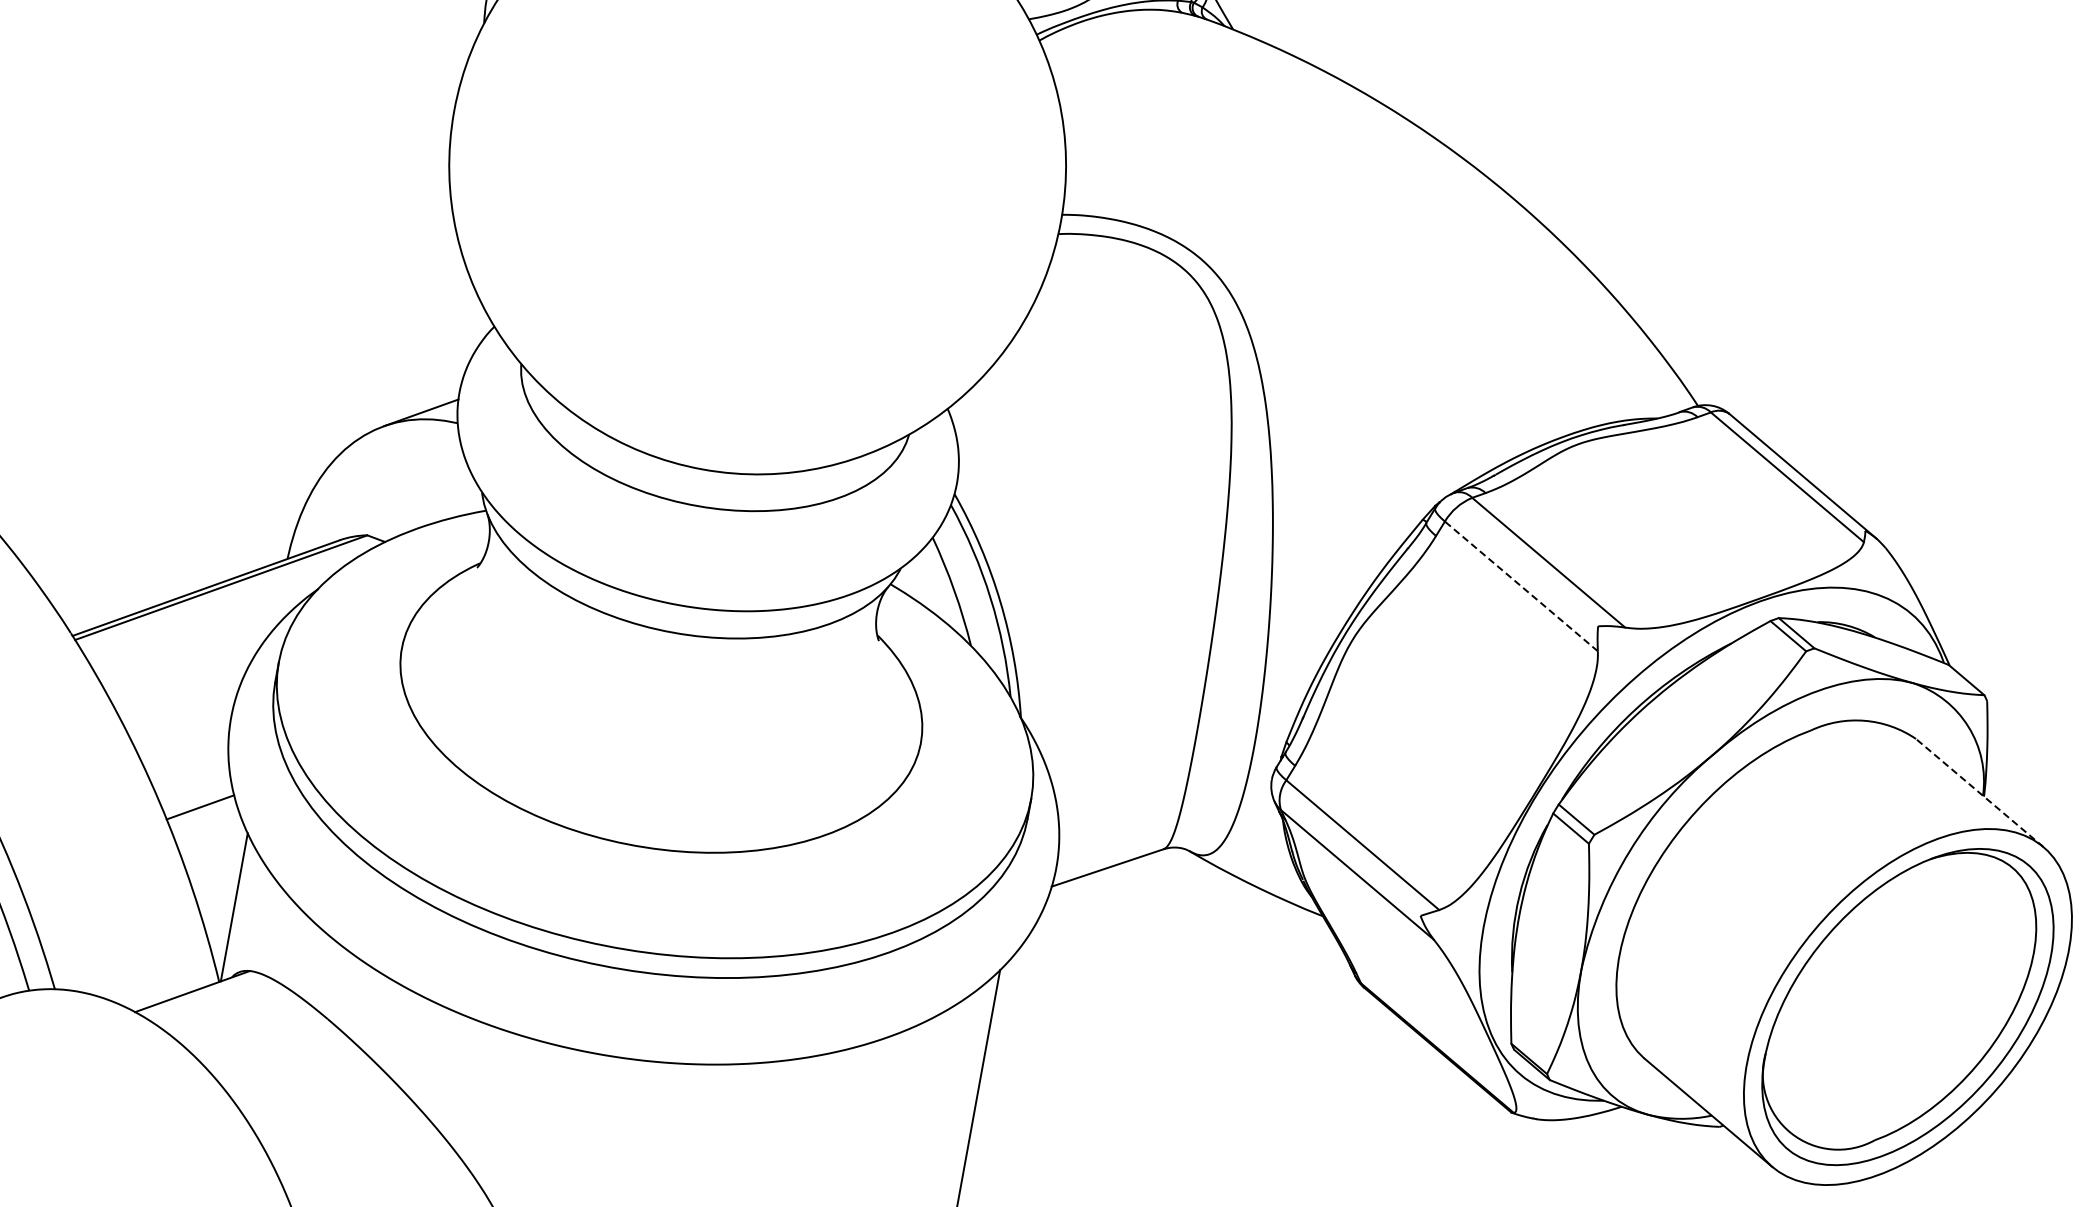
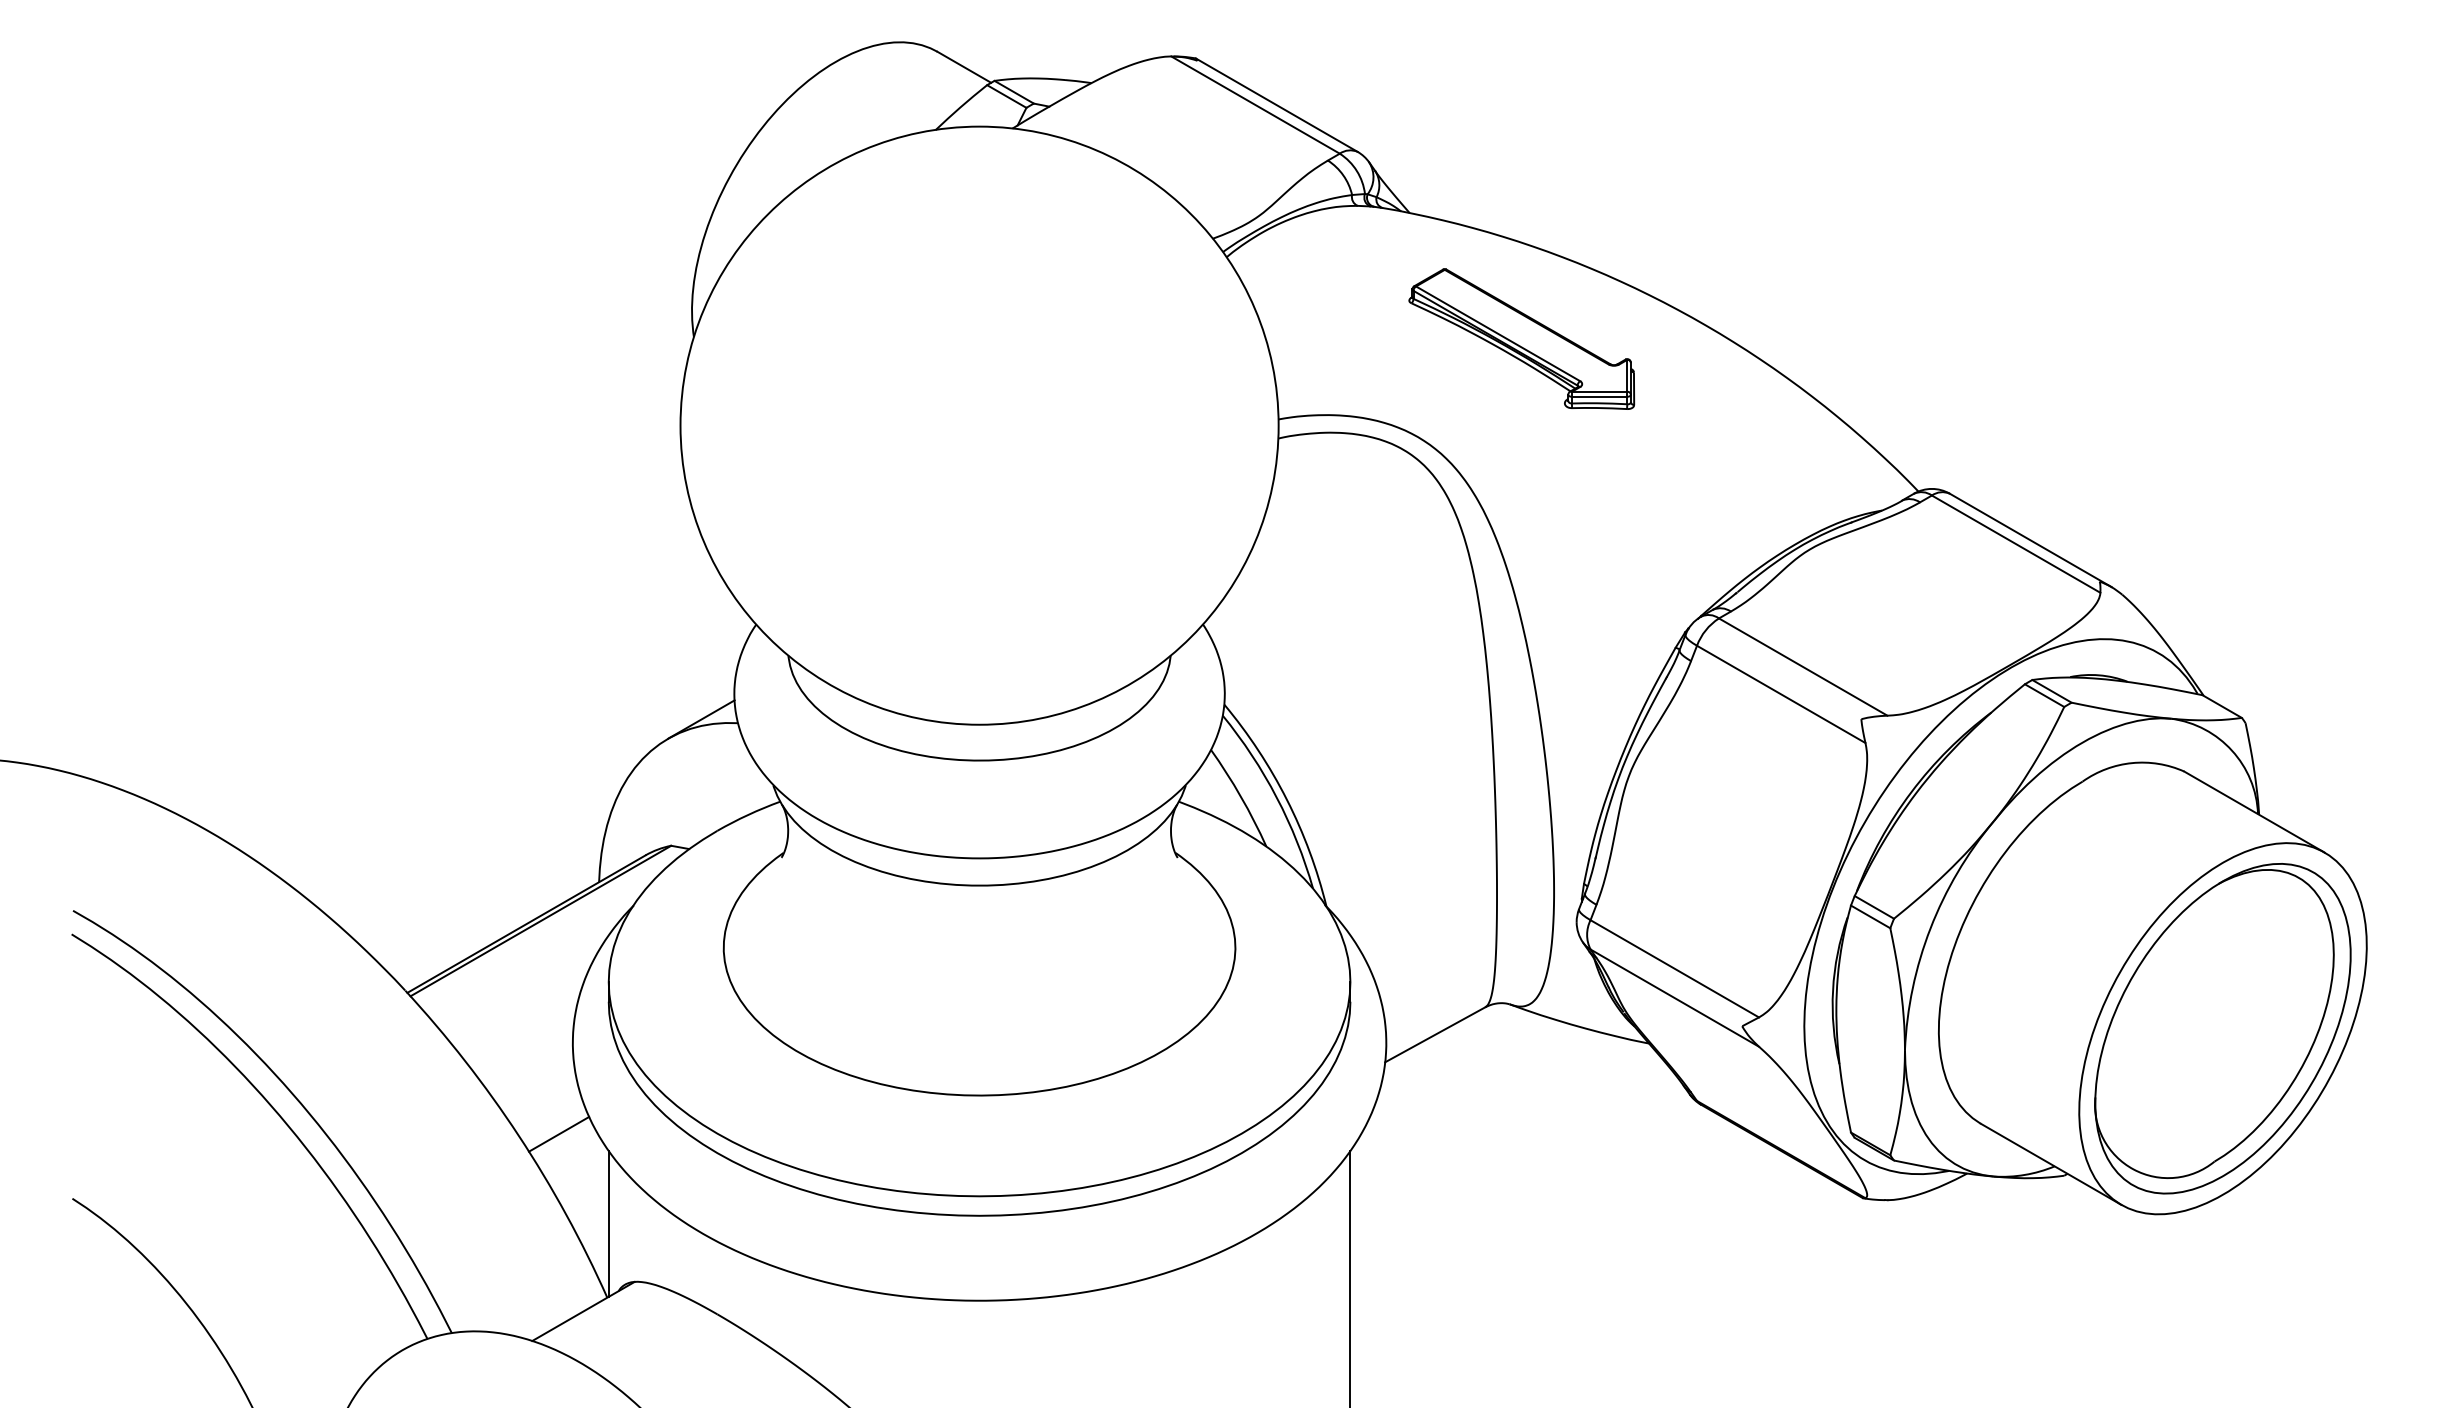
part: (1323, 177) -> (1521, 338), added
line: (1520, 586) -> (1780, 694), dashed -> solid
line: (1979, 792) -> (2254, 811), dashed -> solid

